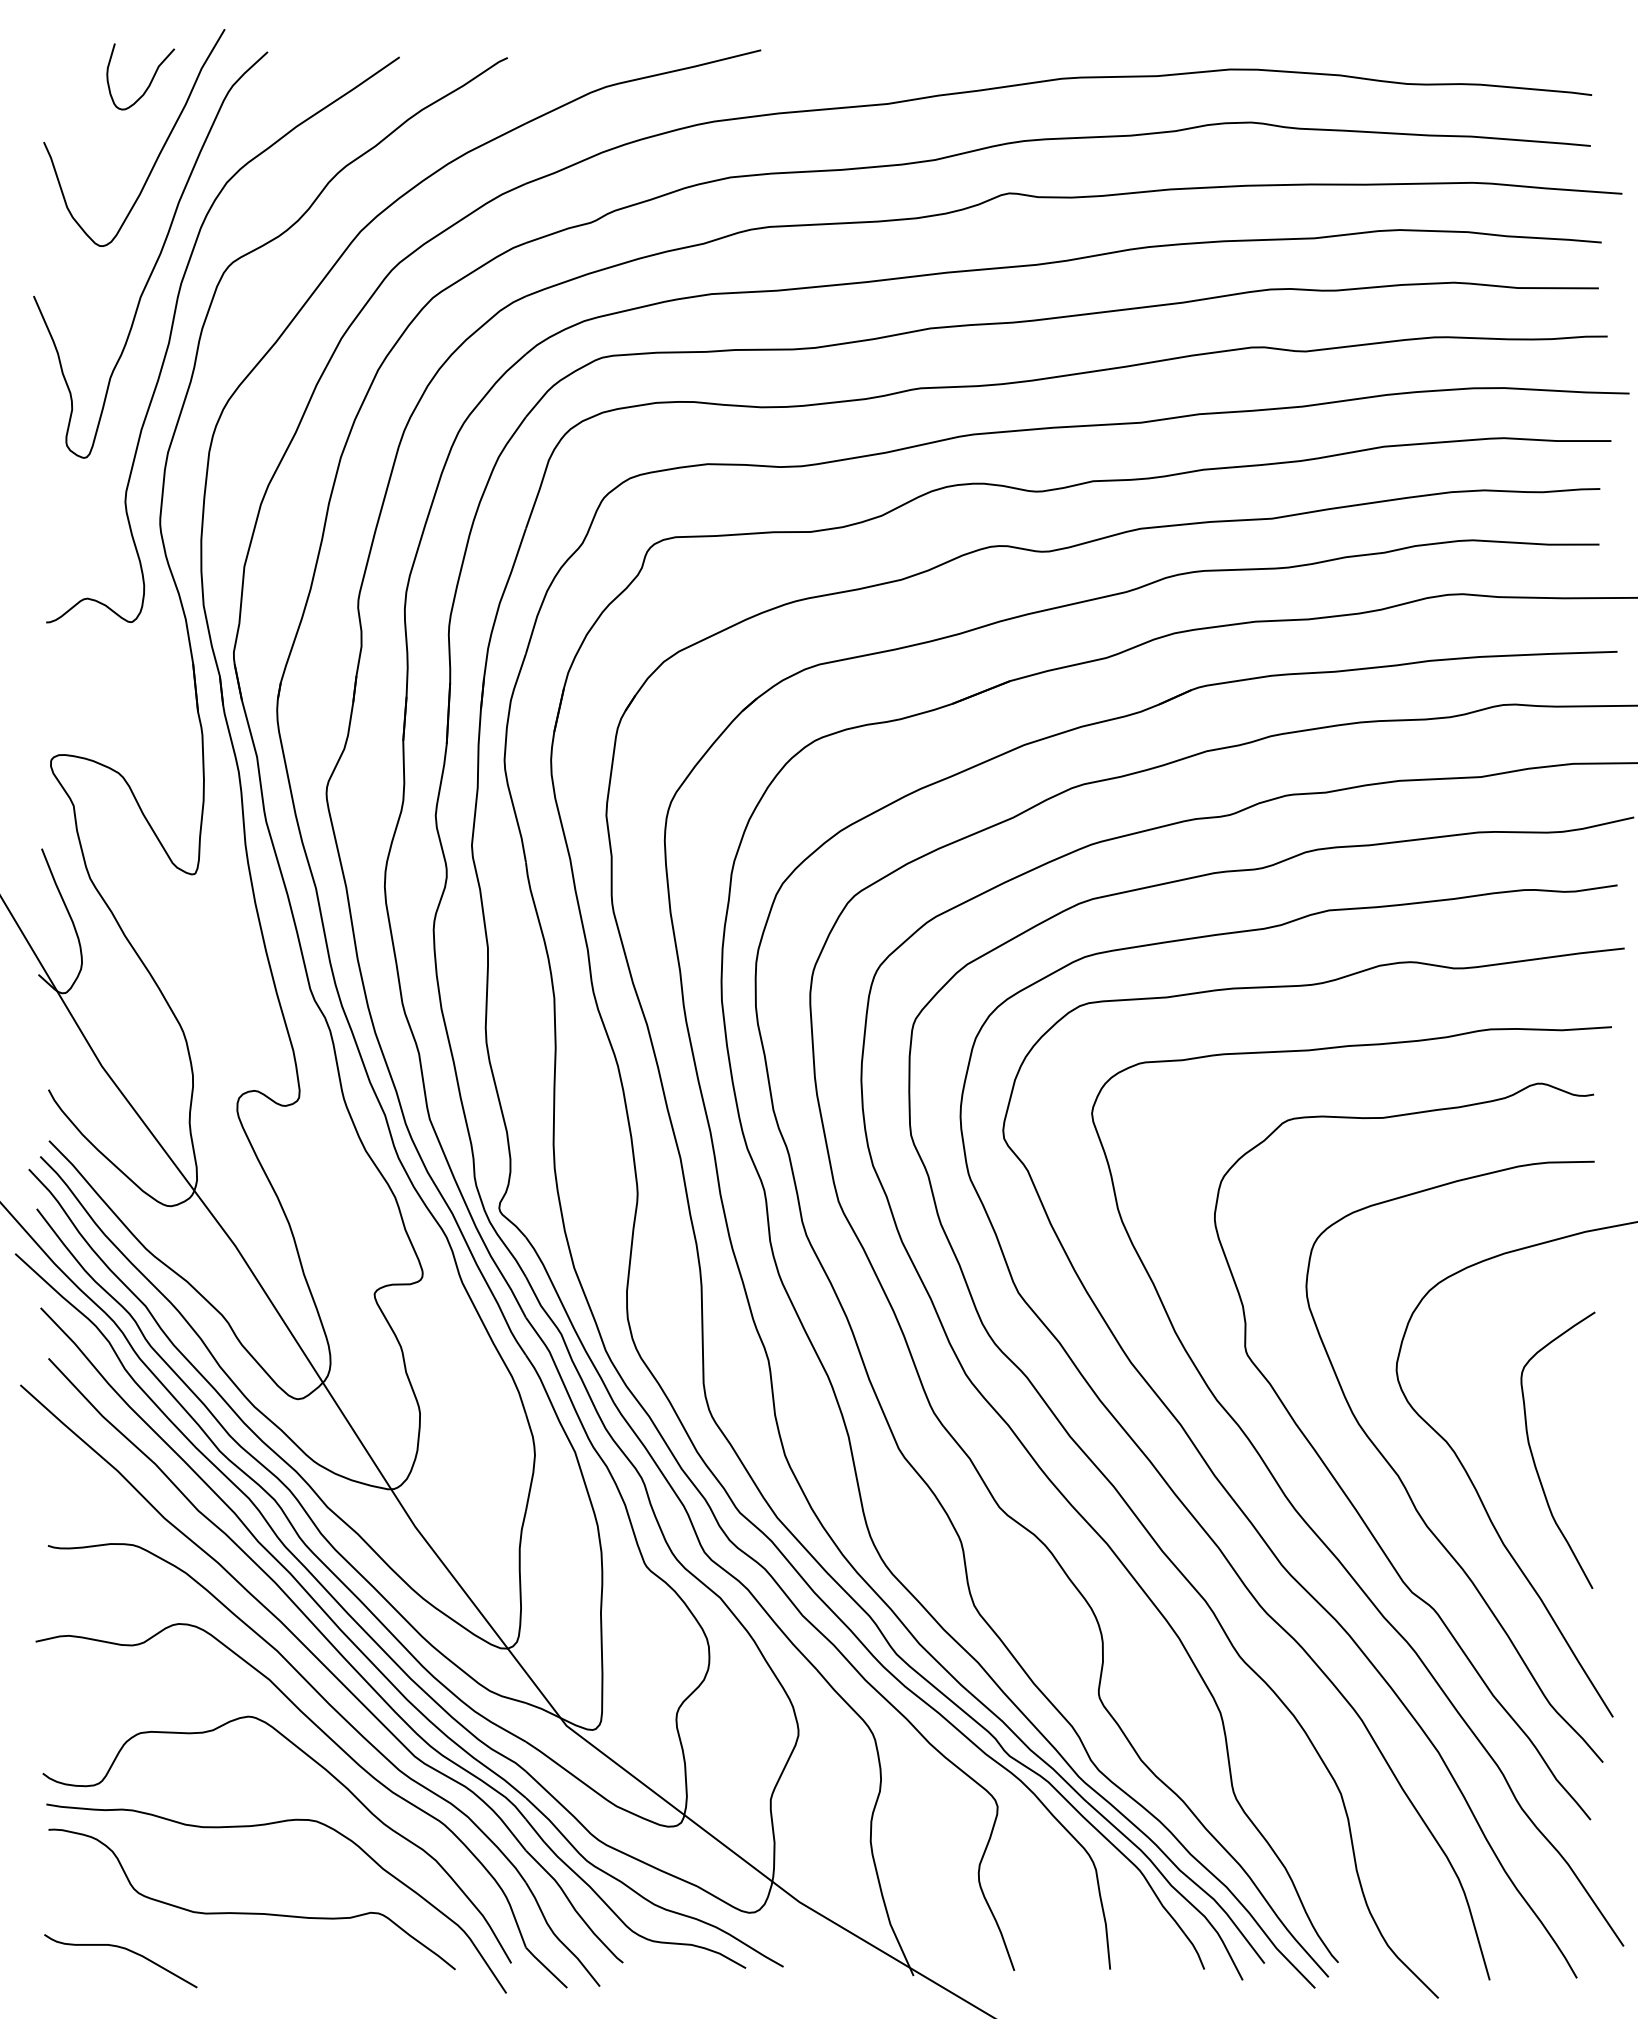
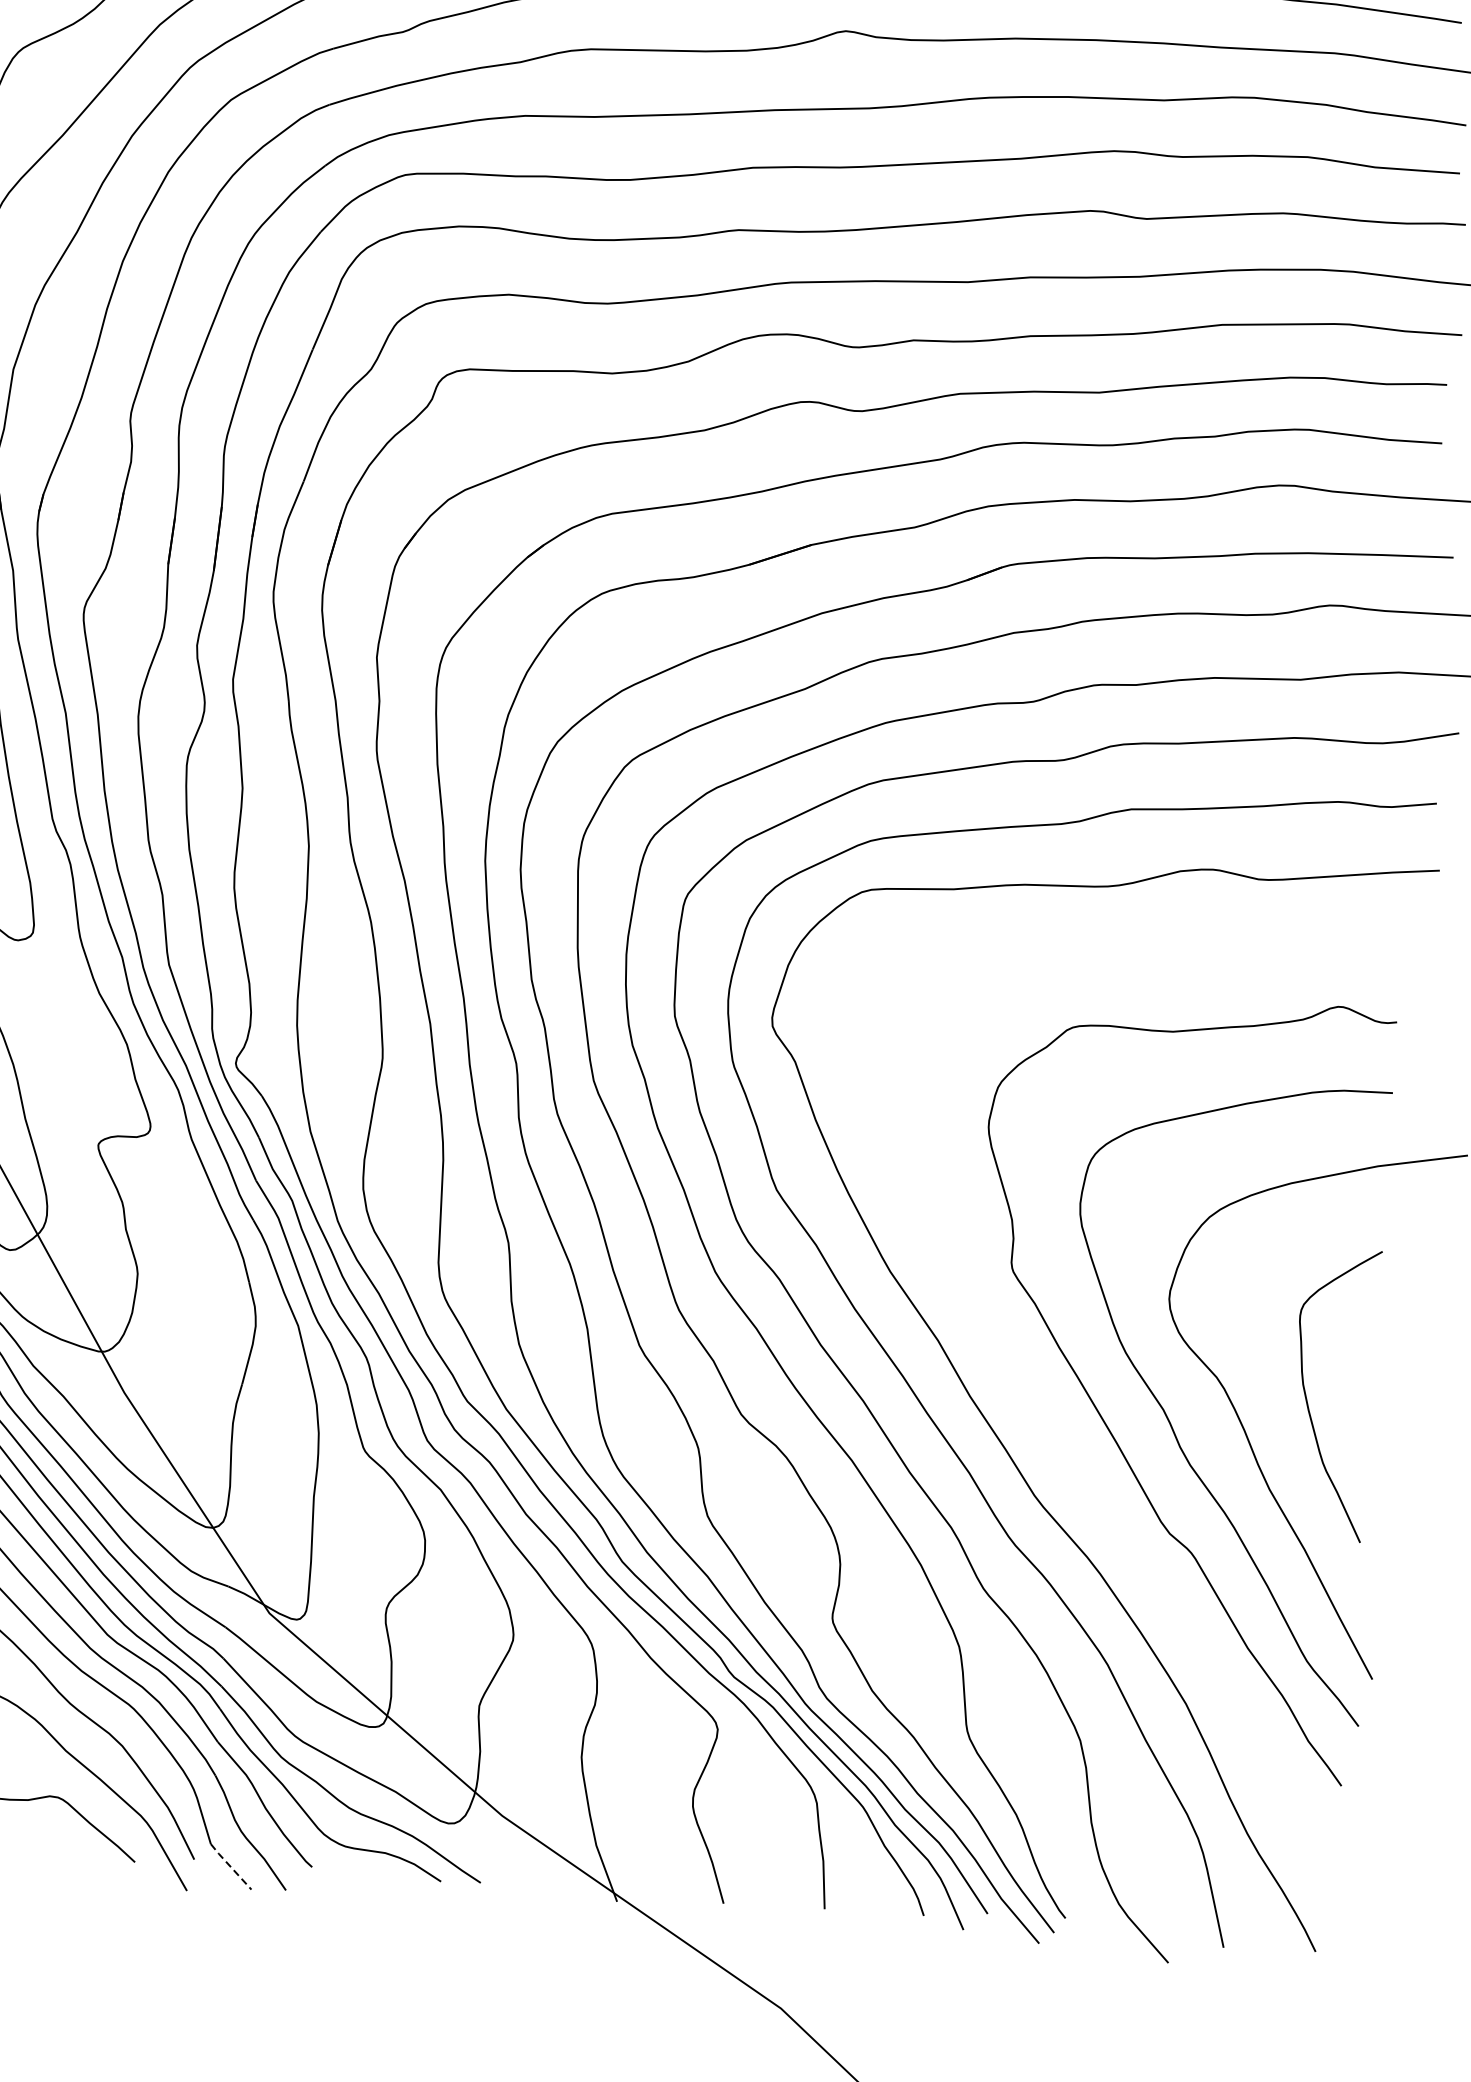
curve: (1313, 1529) -> (1070, 1460), removed
line: (546, 1968) -> (230, 1867), solid -> dashed

